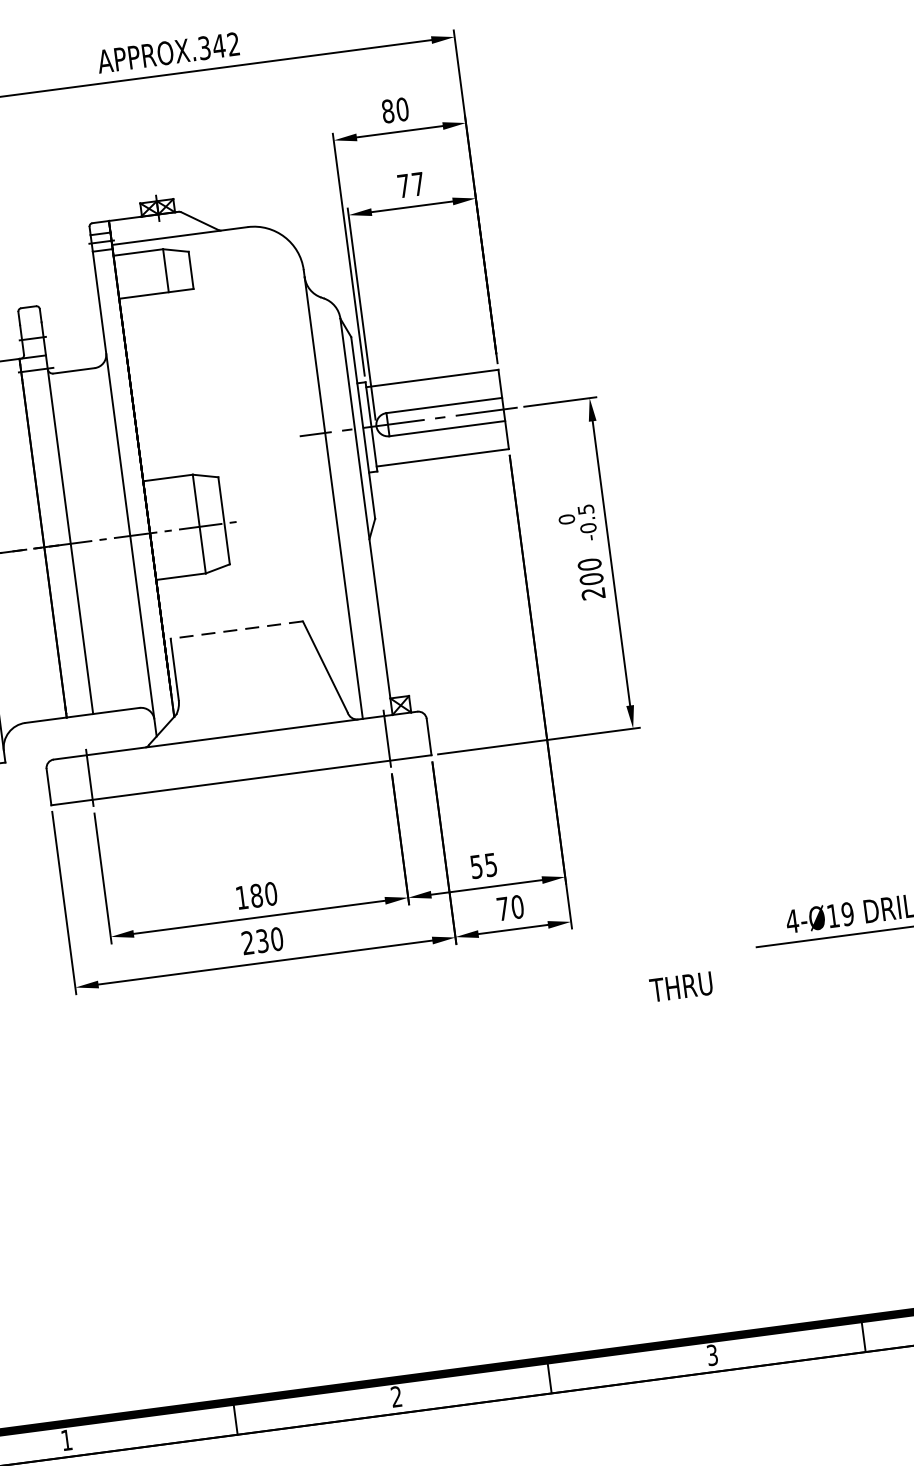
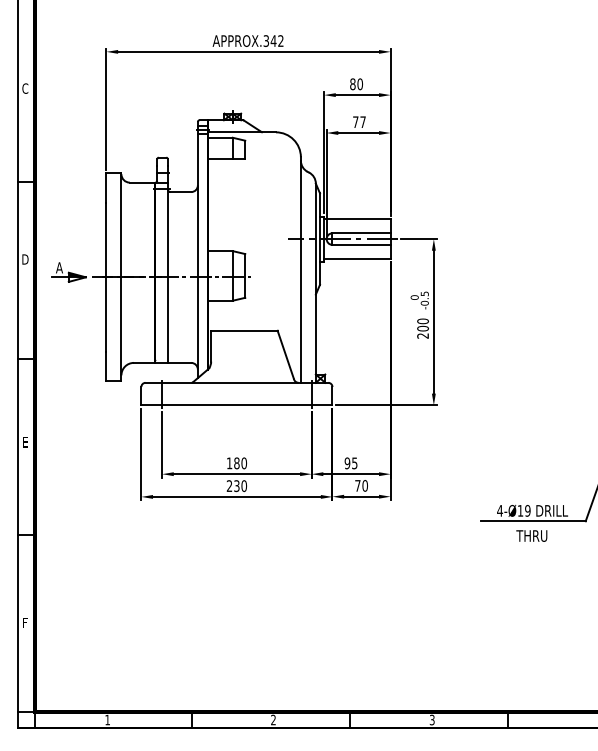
line: (234, 629) -> (243, 330), dashed -> solid
text: (476, 865) -> (347, 462), 55 -> 95
text: (680, 985) -> (531, 535), moved

